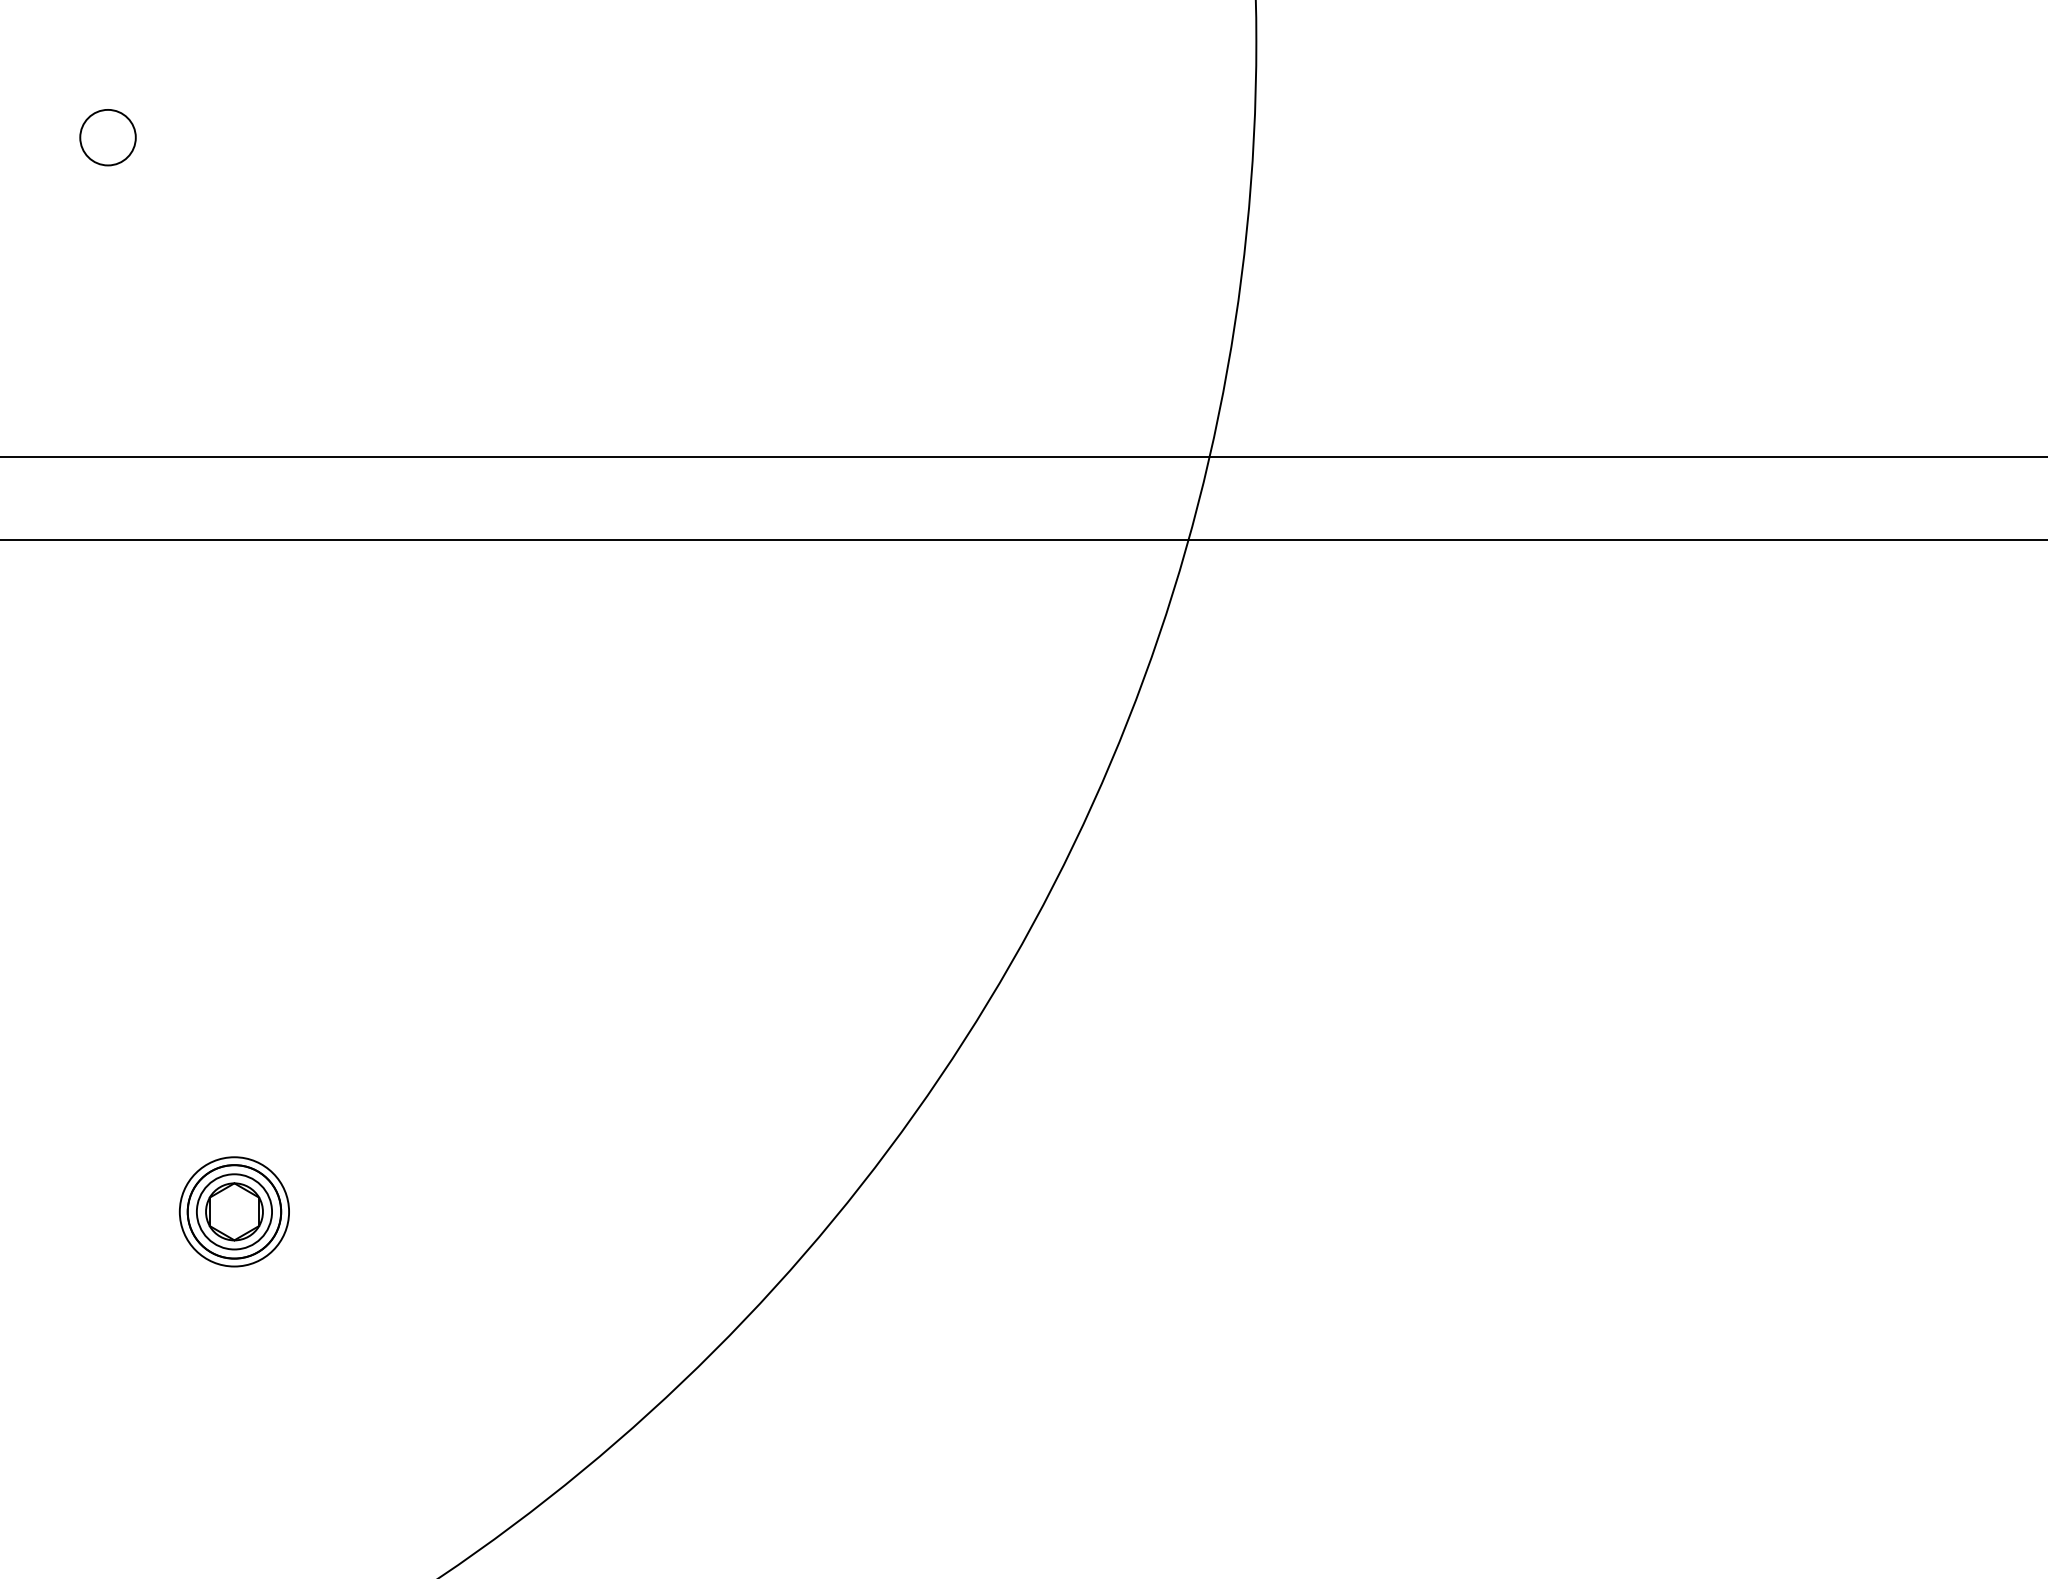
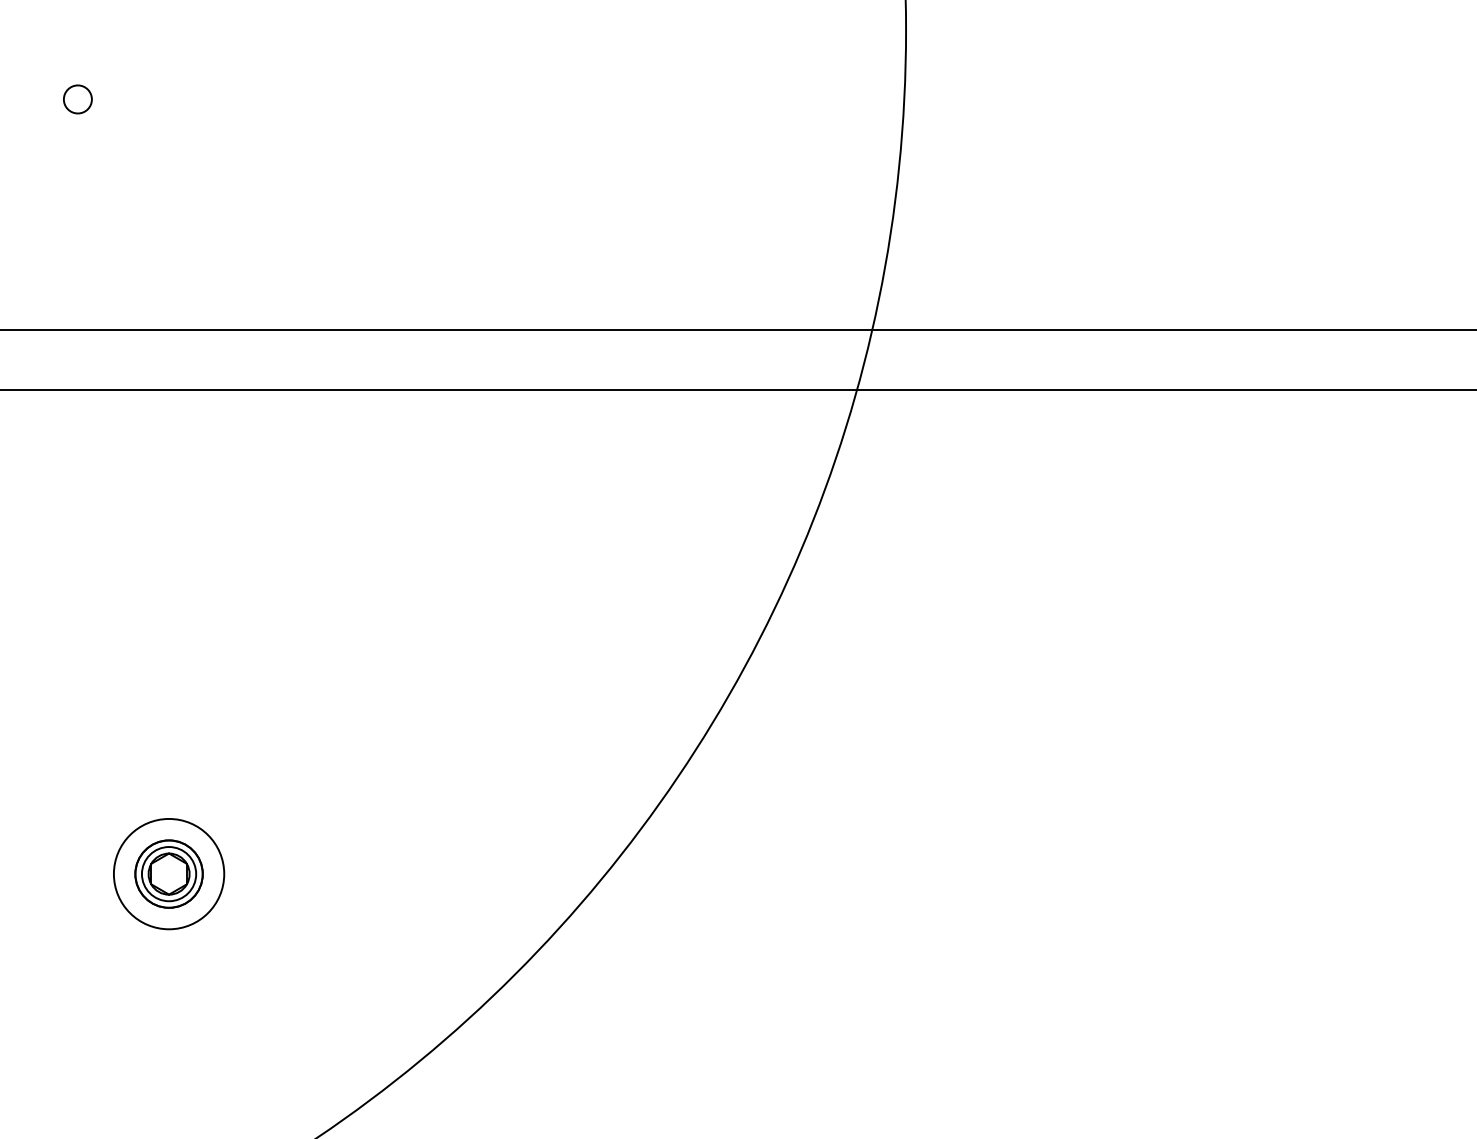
circle: (107, 137) -> (77, 99), size x0.7
circle: (234, 1211) -> (169, 873), size x1.4

